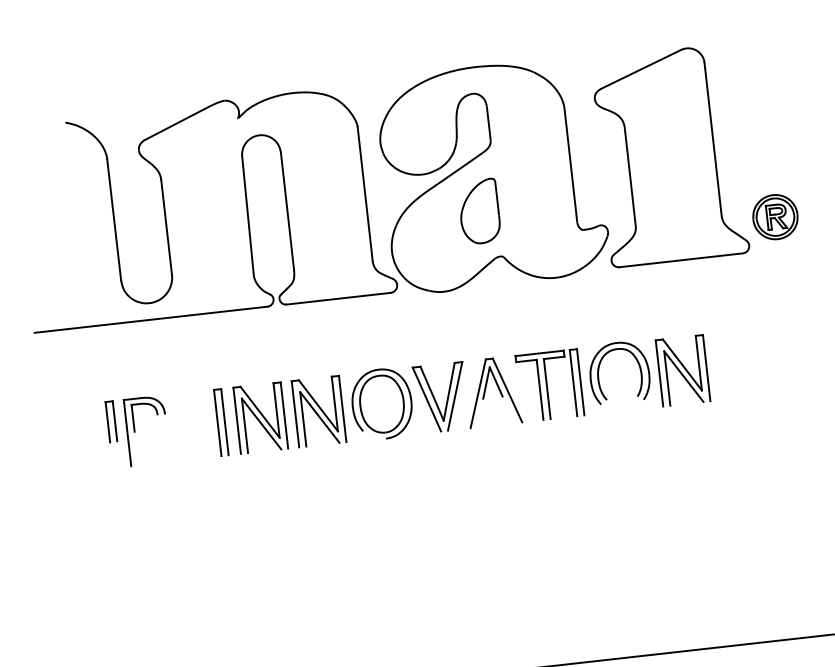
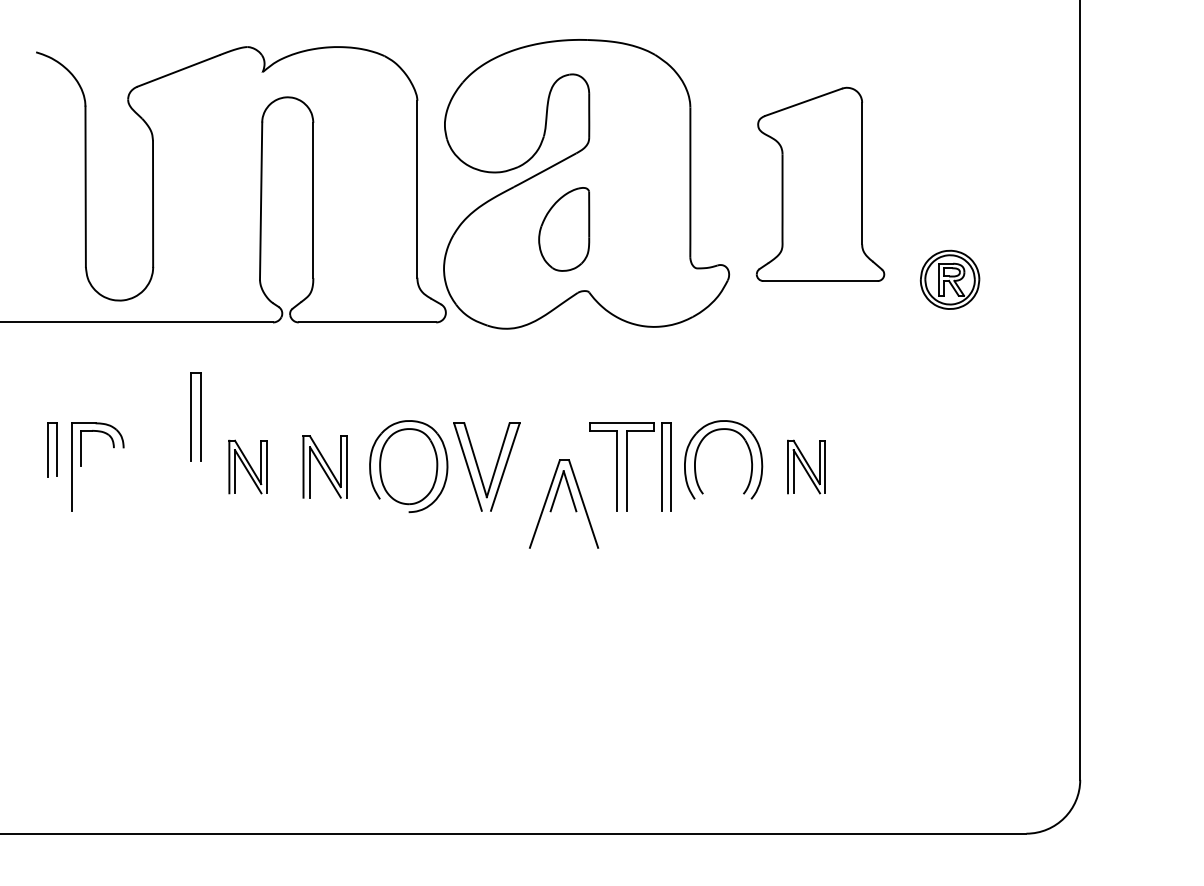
part: (669, 156) -> (820, 184), size x0.7
part: (682, 370) -> (806, 466), size x0.6
part: (497, 388) -> (571, 499), moved
part: (319, 411) -> (325, 466), size x0.7
part: (260, 417) -> (247, 466), size x0.6
part: (220, 422) -> (195, 416), moved

